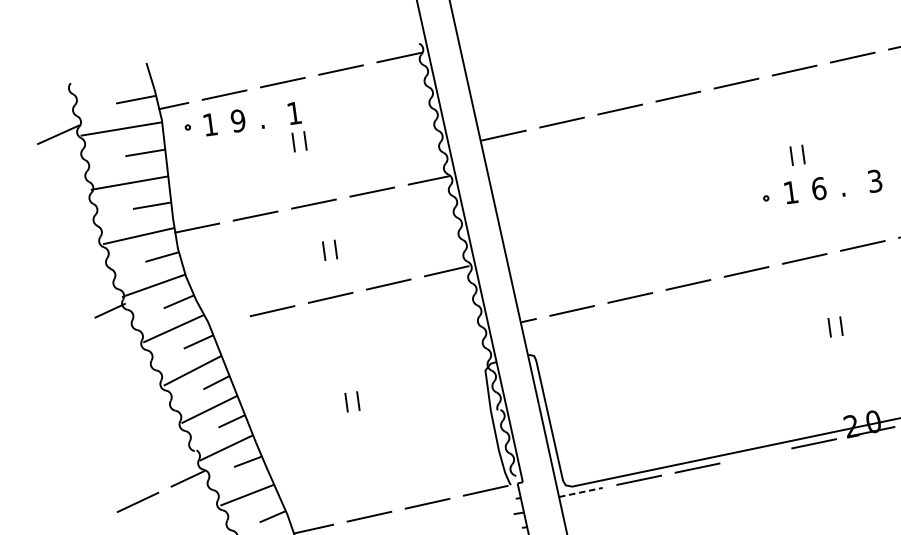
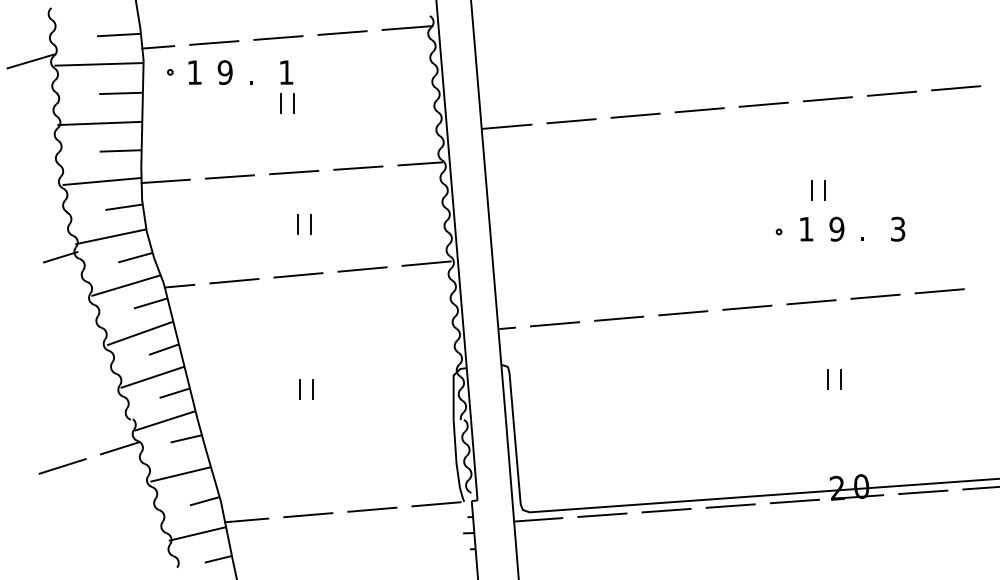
text: (818, 188) -> (836, 228), 6 -> 9
line: (222, 321) -> (179, 285), added
line: (755, 455) -> (730, 505), added
line: (581, 492) -> (538, 519), dashed -> solid

